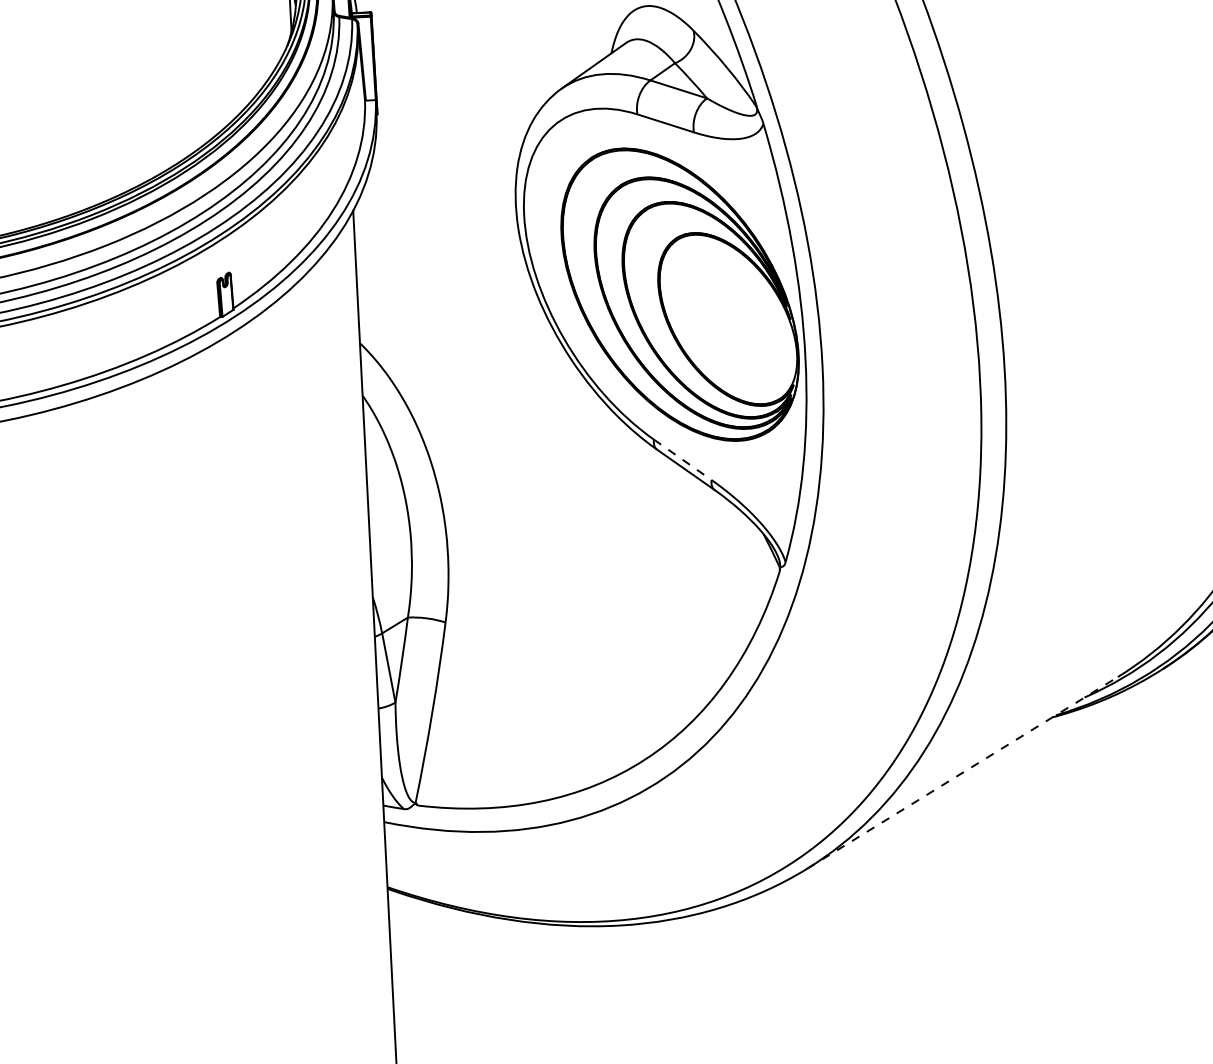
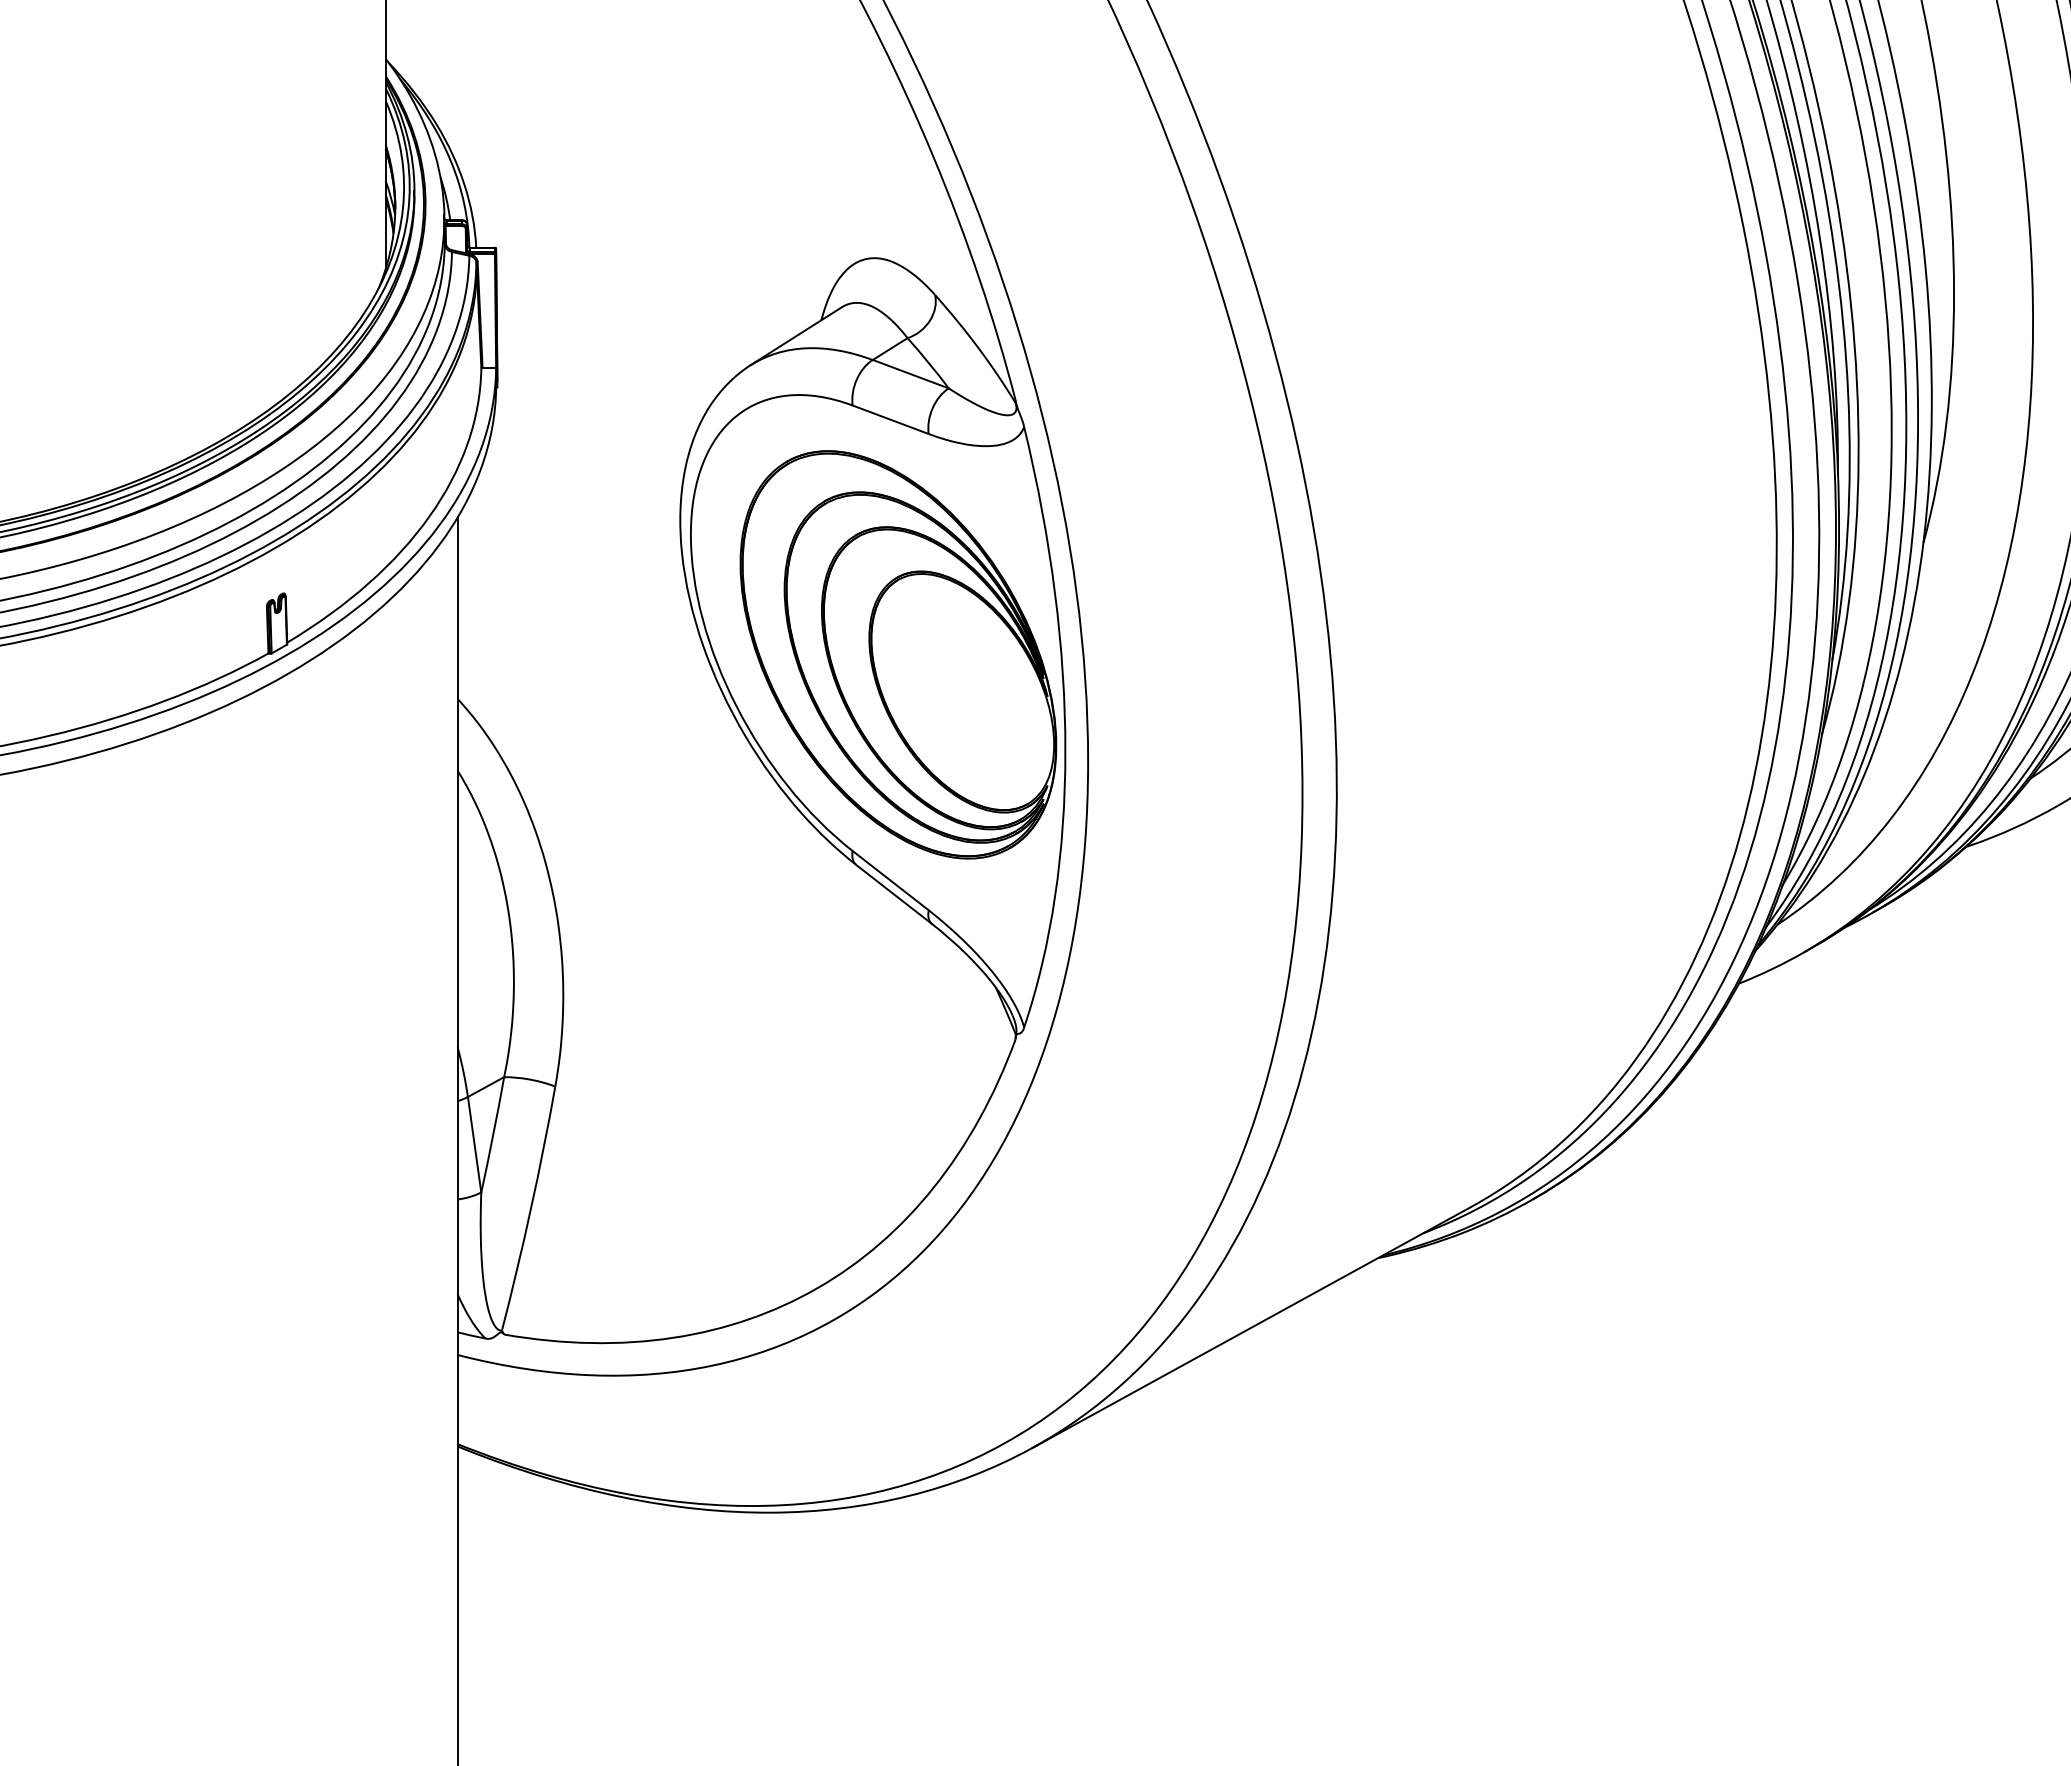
line: (683, 459) -> (891, 880), dashed -> solid
line: (962, 772) -> (1251, 1327), dashed -> solid

